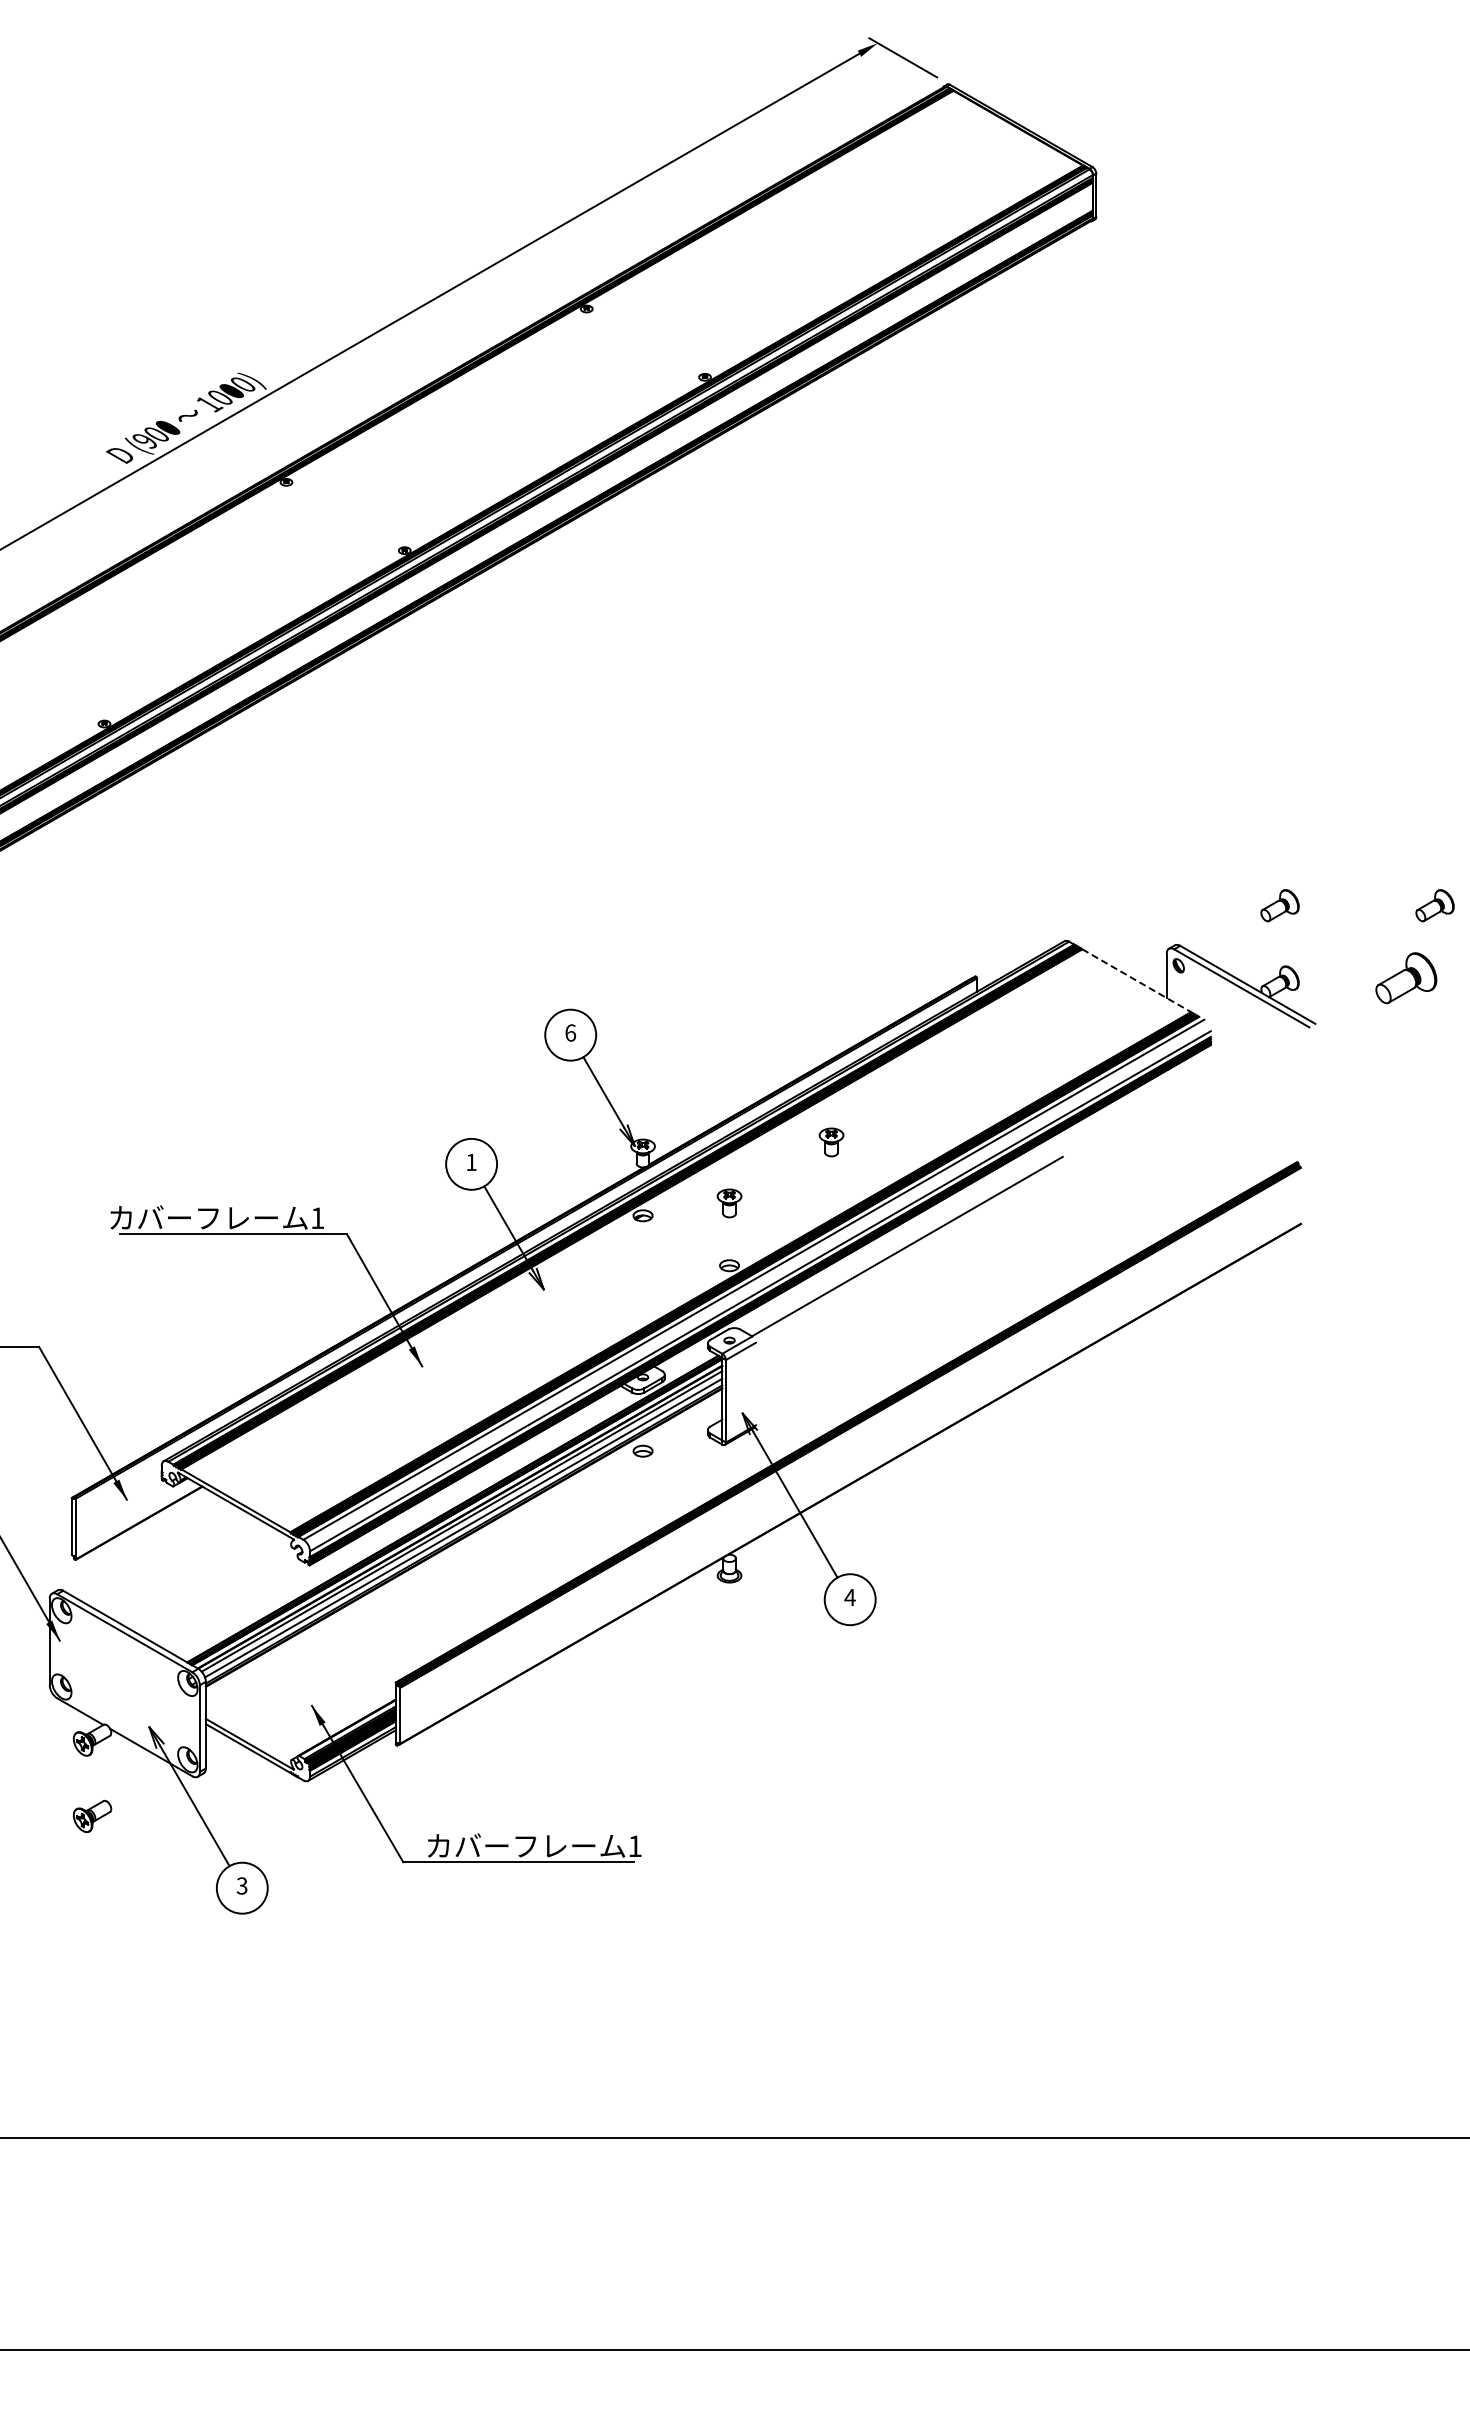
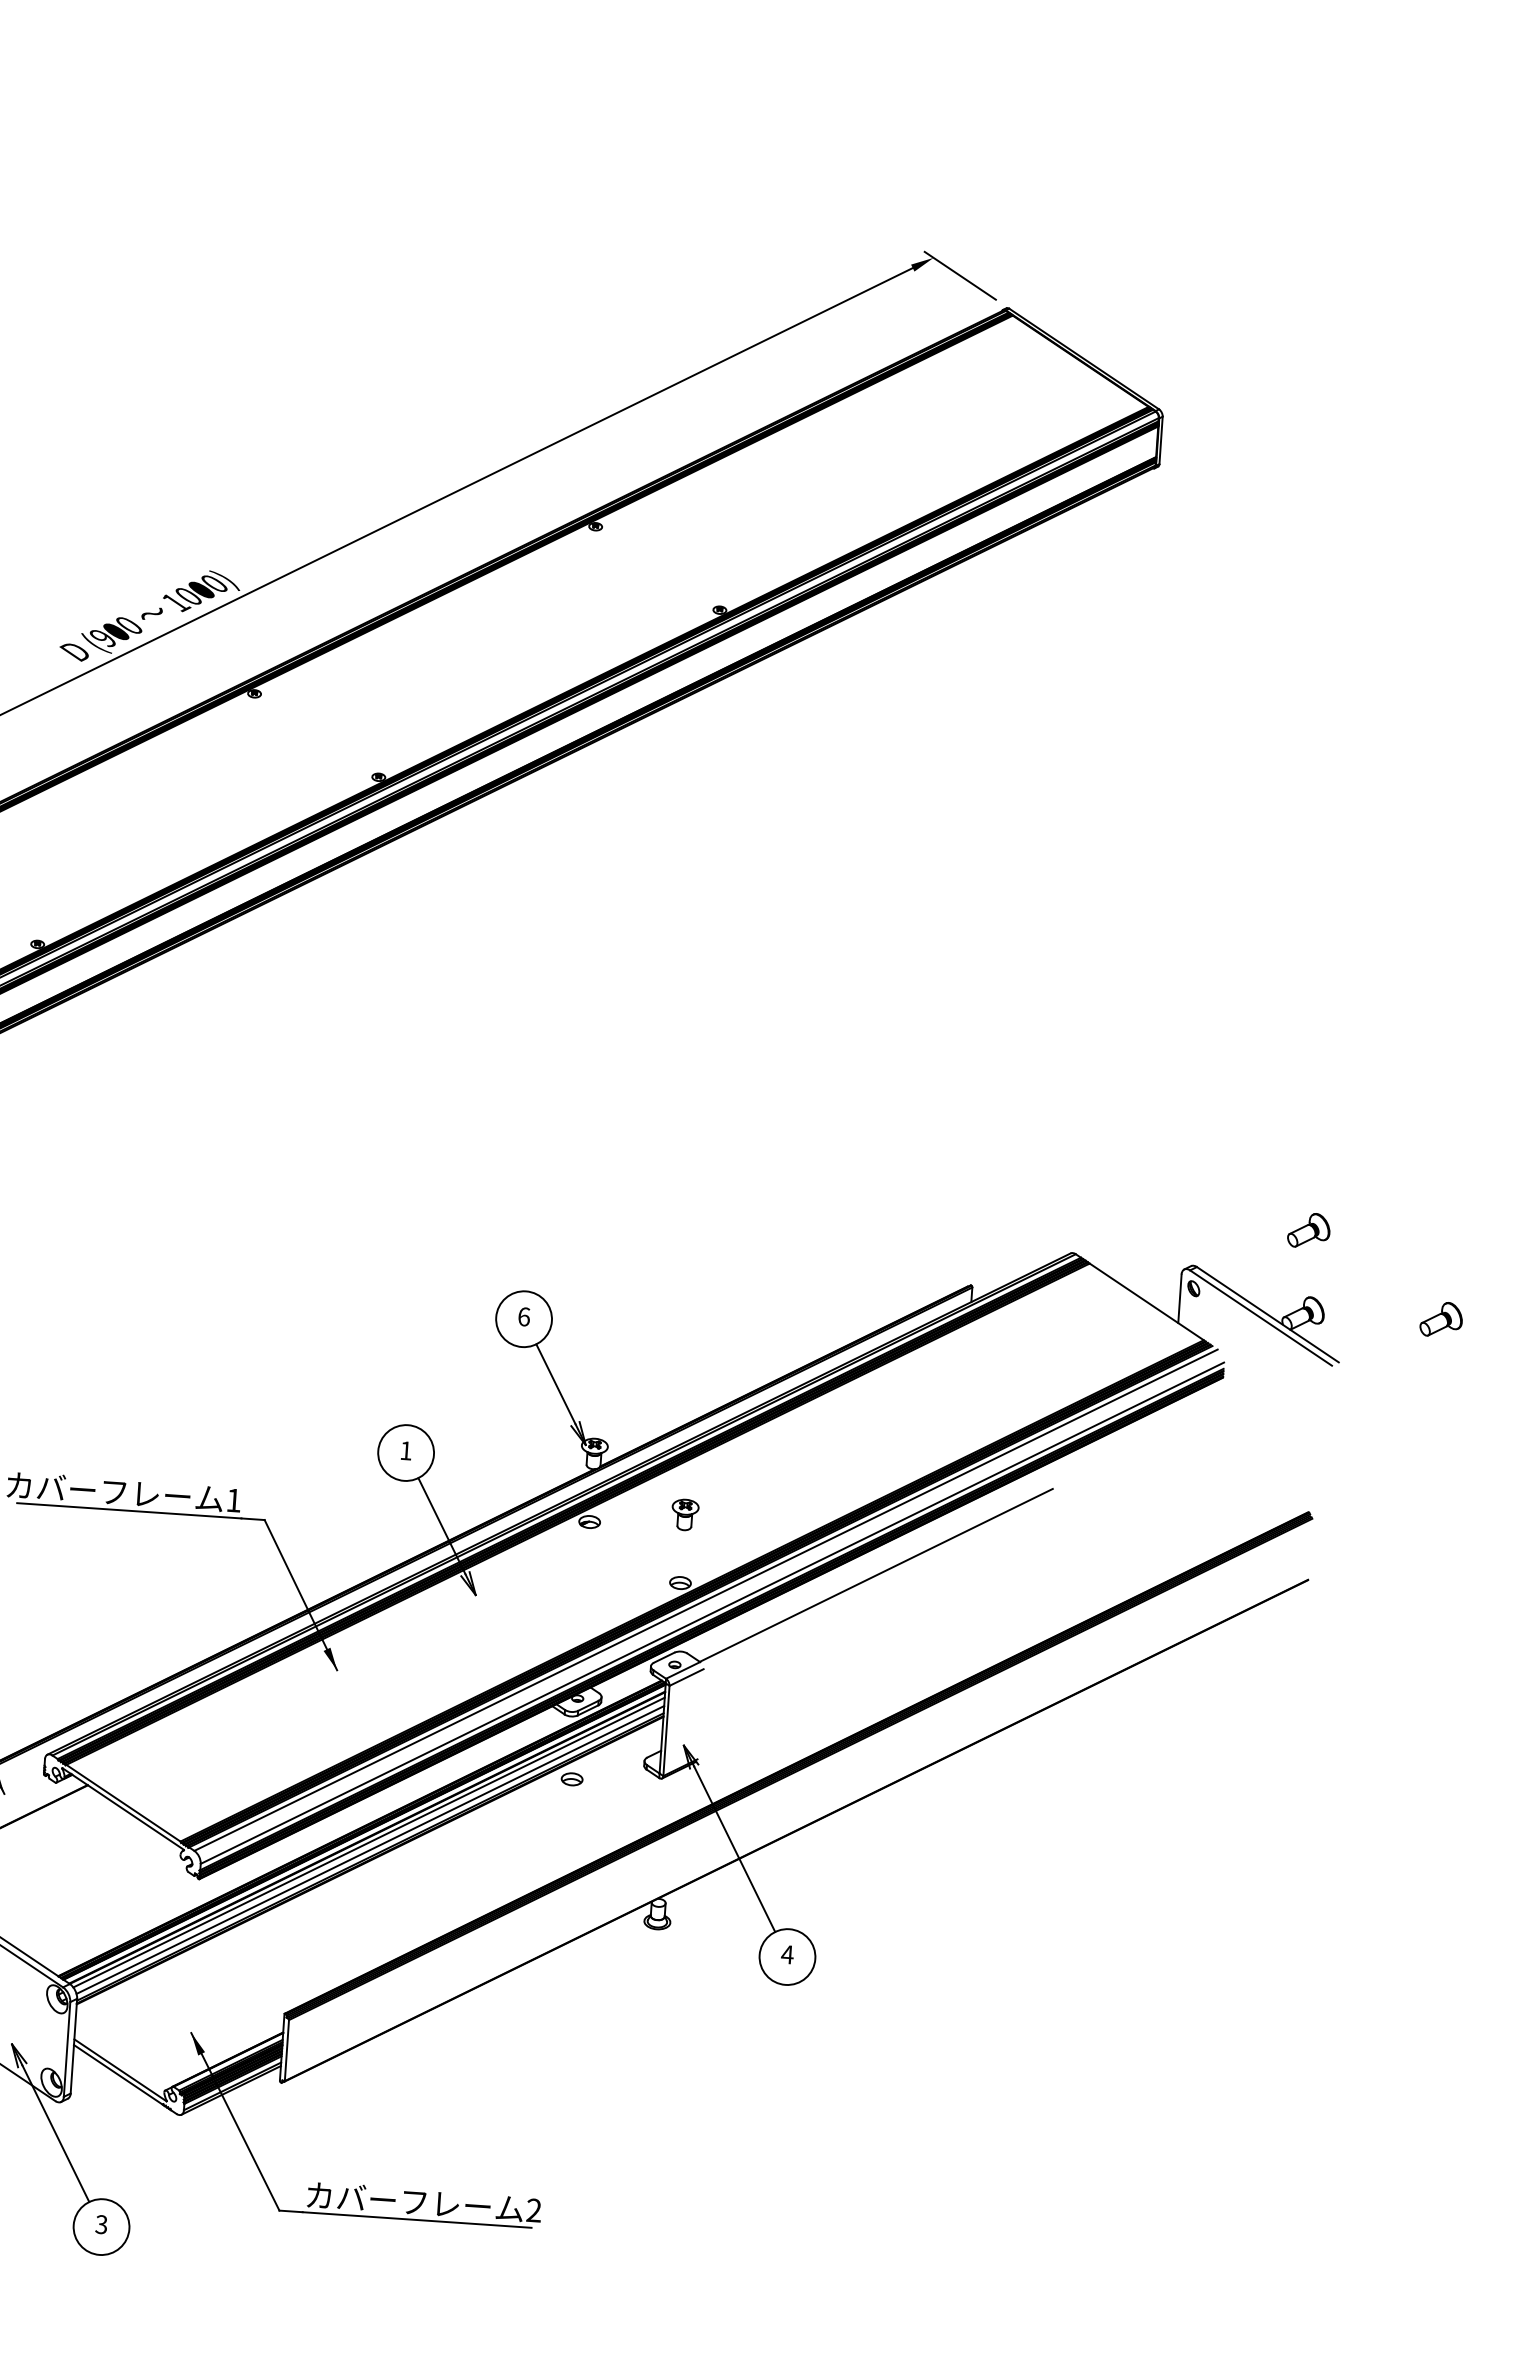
part: (1434, 905) -> (1477, 1241), removed
part: (1405, 978) -> (1440, 1319), size x0.62
line: (1136, 980) -> (1146, 1301), dashed -> solid
part: (831, 1142) -> (801, 1455), removed
text: (634, 1845) -> (533, 2209), 1 -> 2

